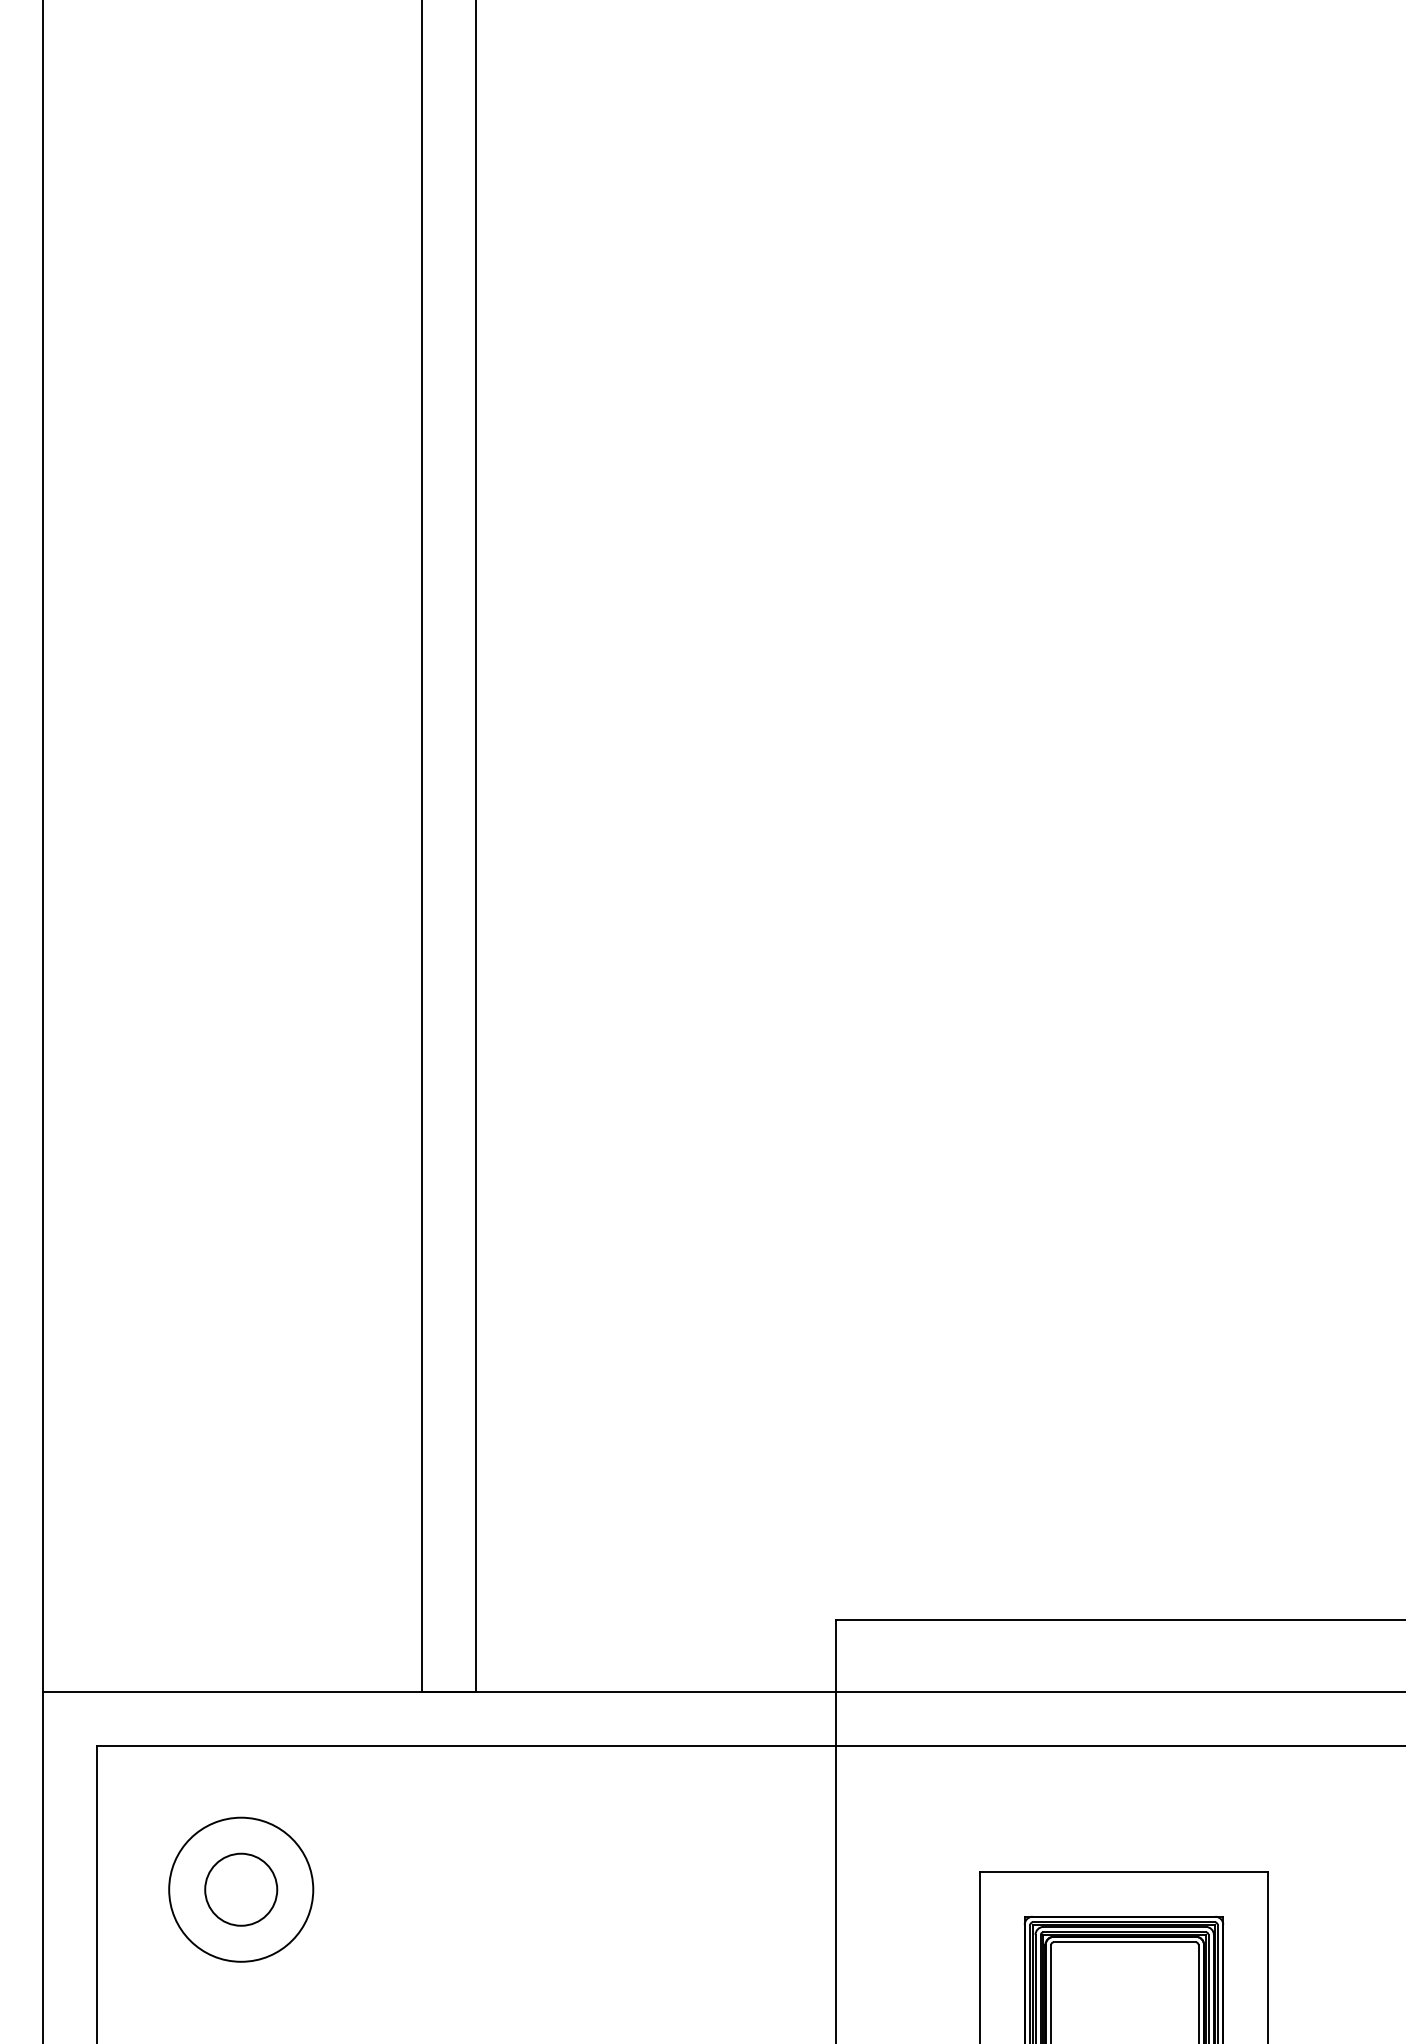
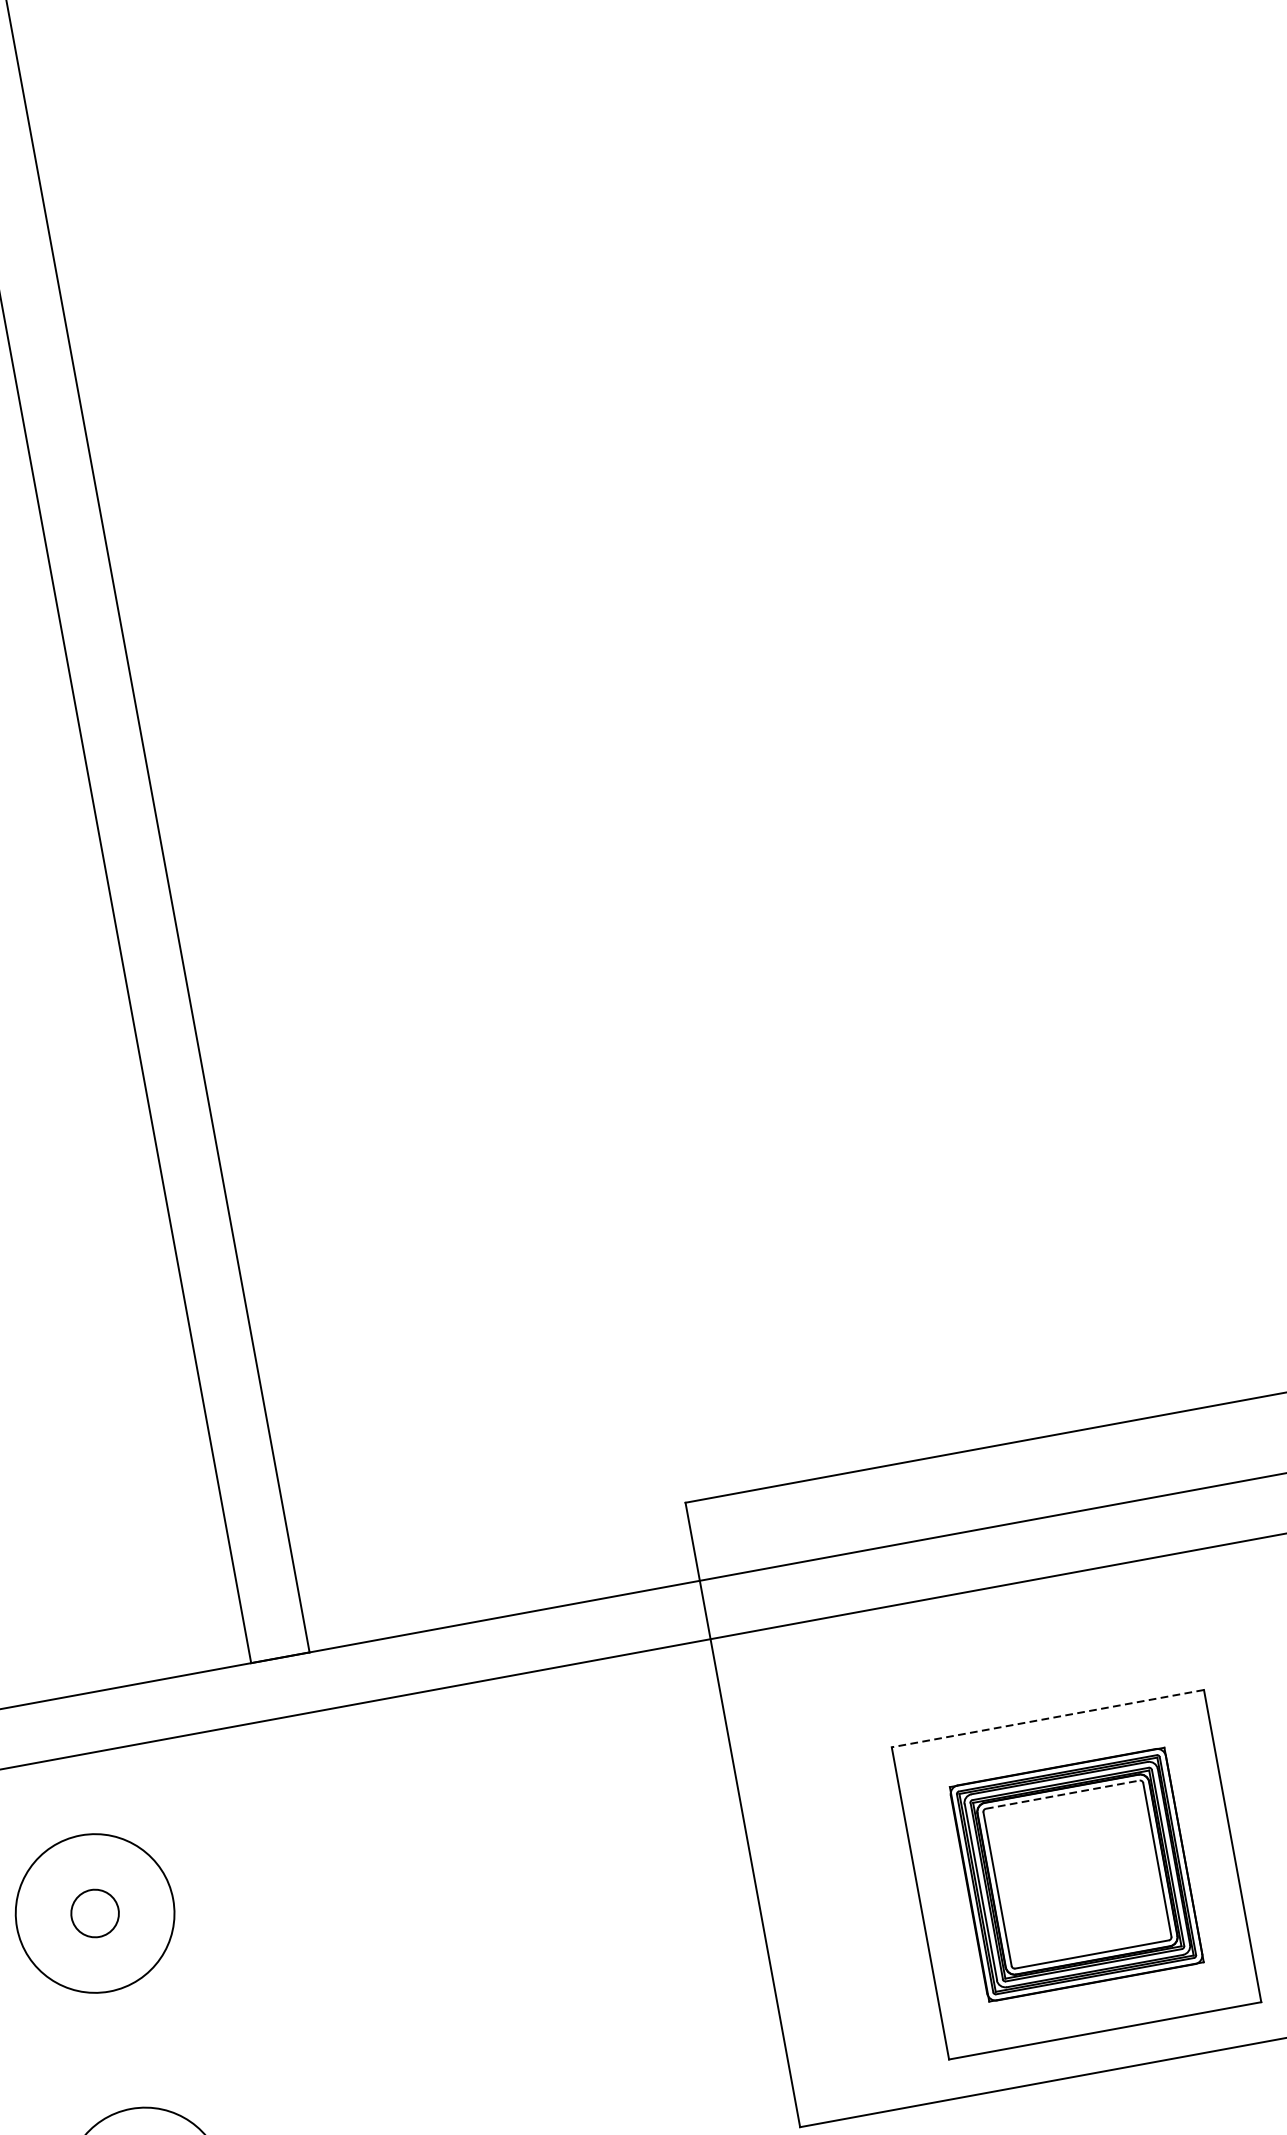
line: (1123, 1871) -> (1047, 1718), solid -> dashed
circle: (241, 1889) -> (95, 1913), size x0.6
line: (1124, 1942) -> (1062, 1795), solid -> dashed

